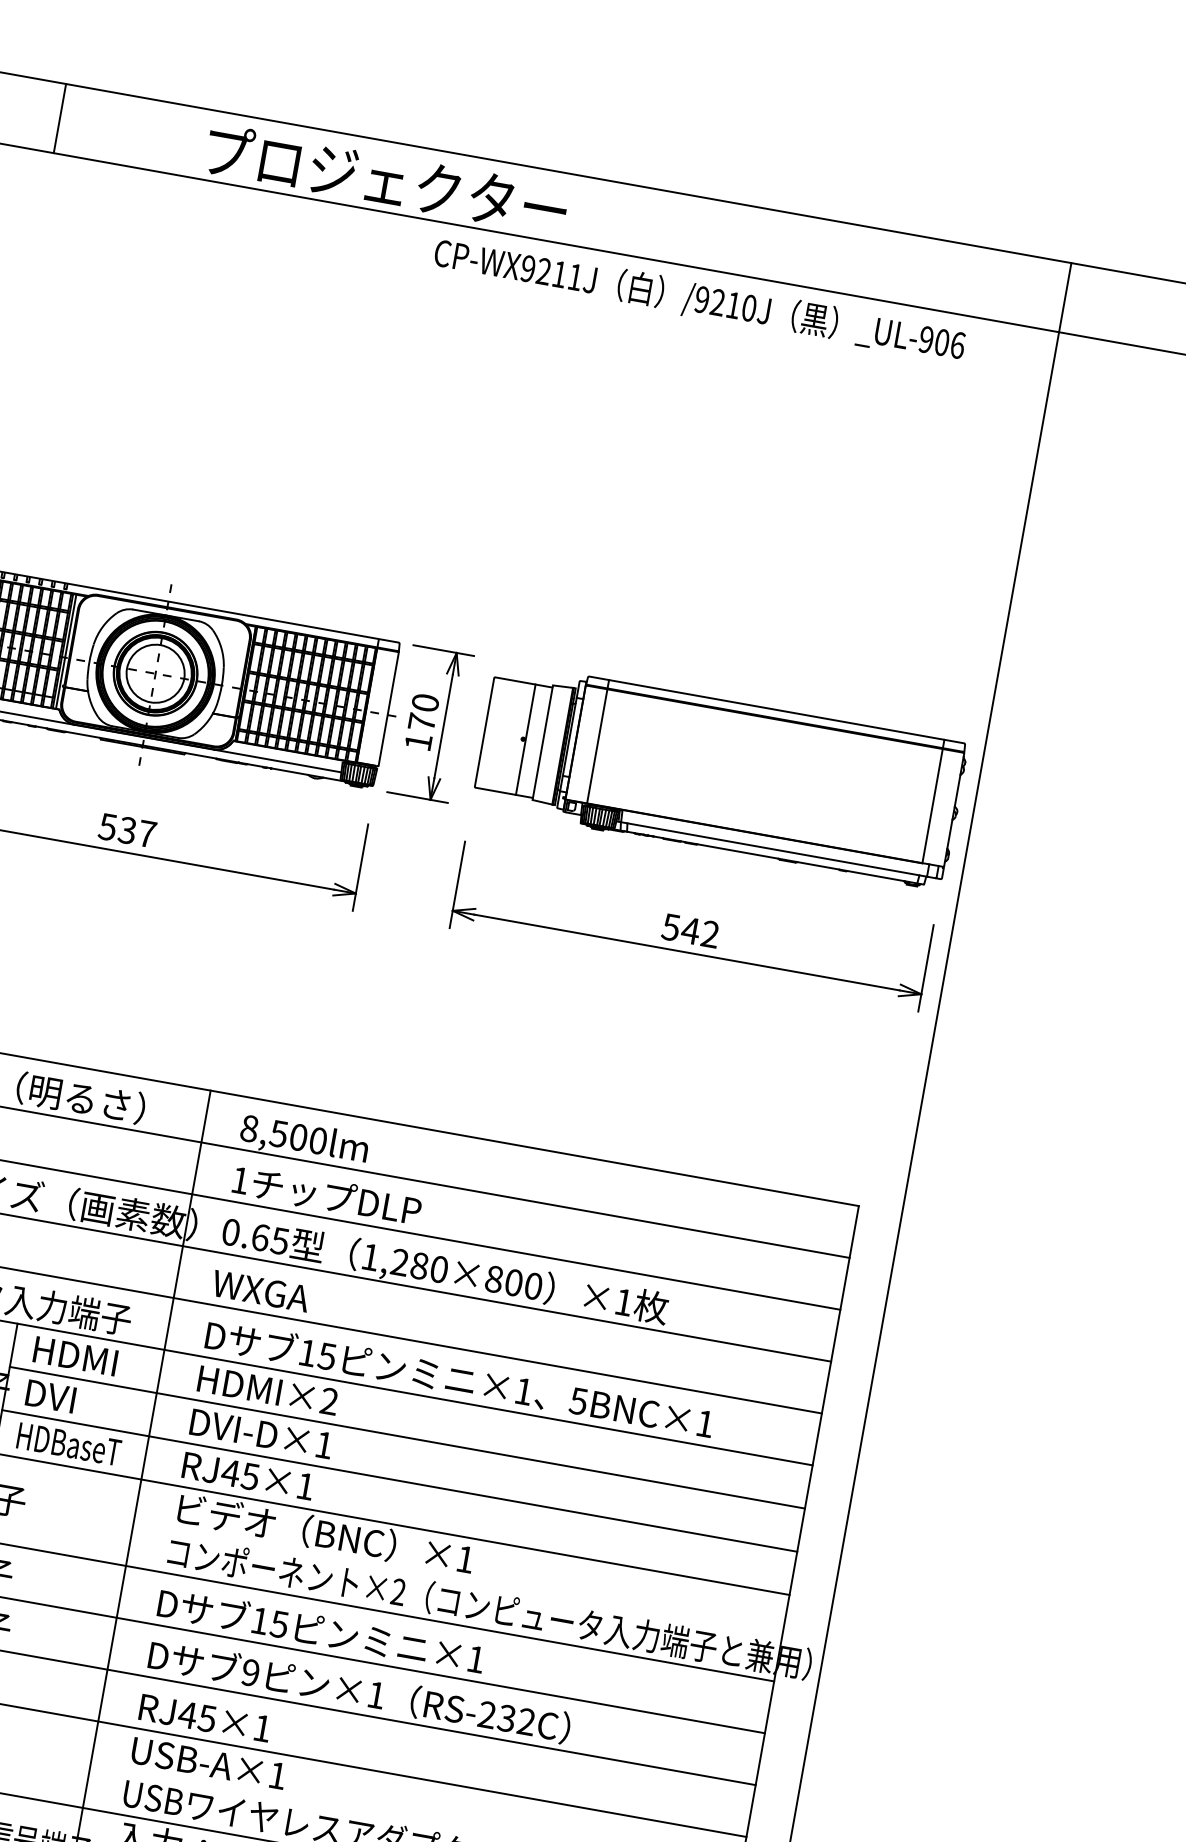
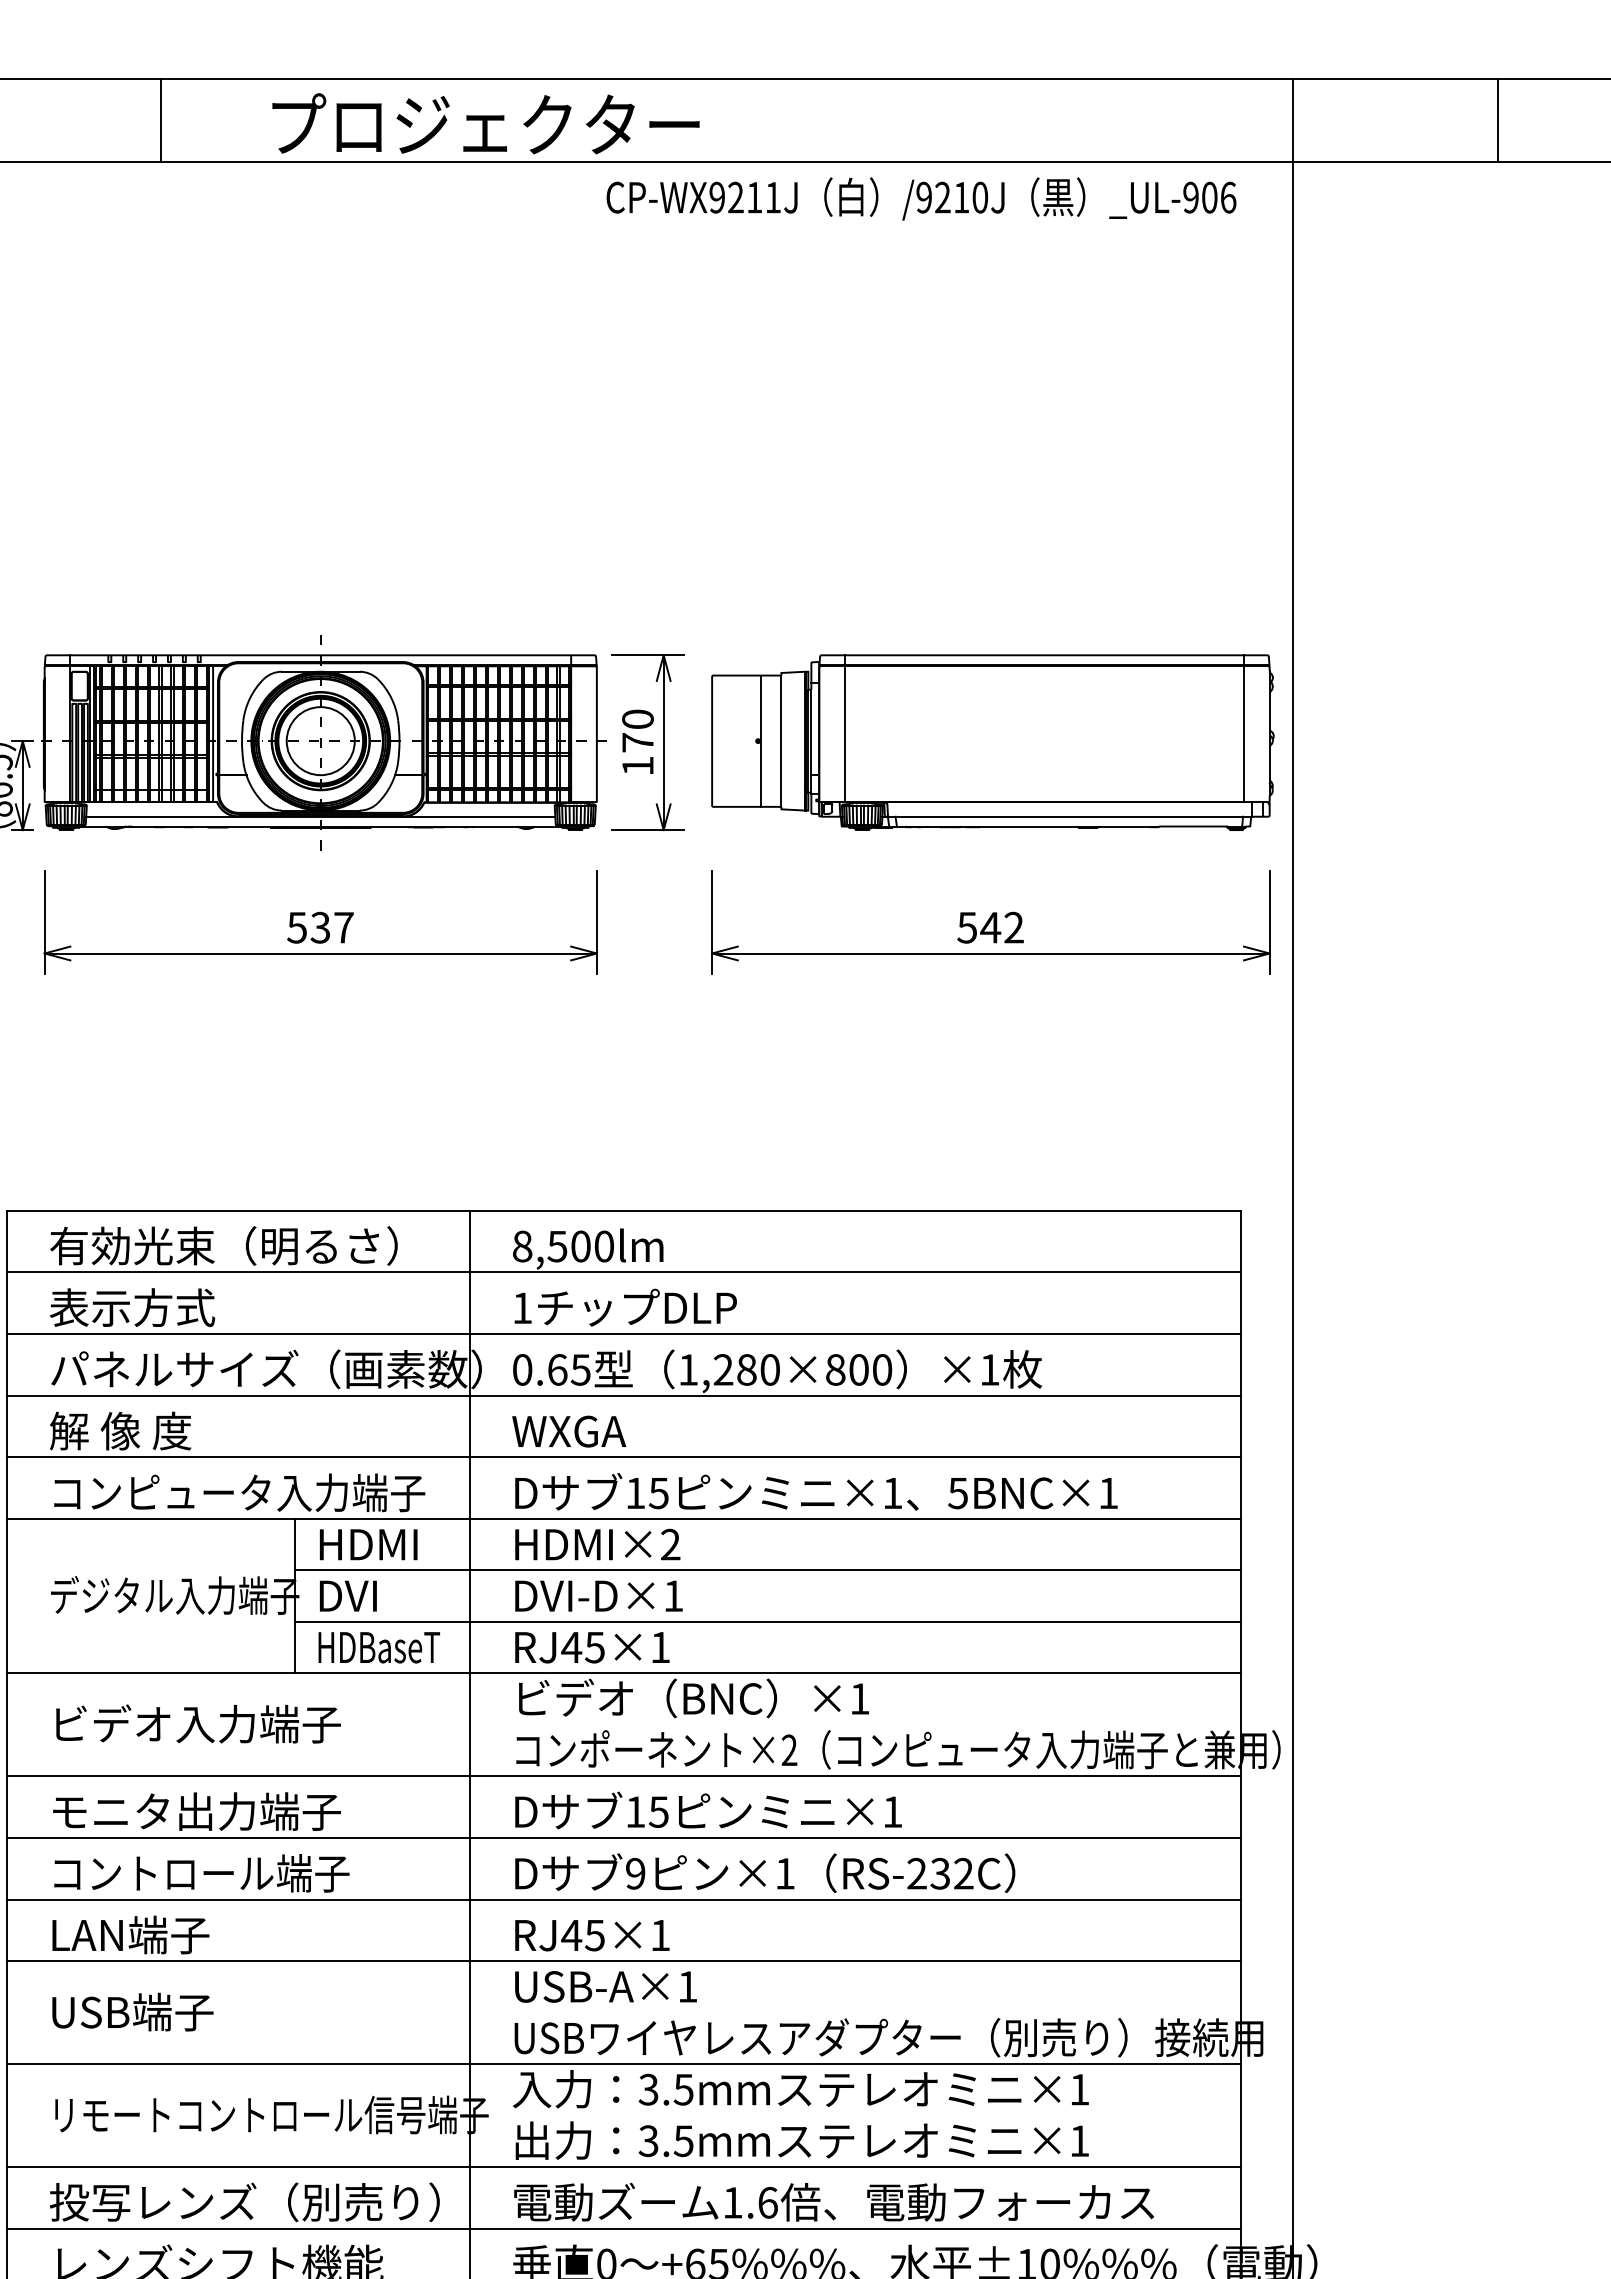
line: (60, 118) -> (161, 120), moved
text: (699, 300) -> (921, 198), moved

